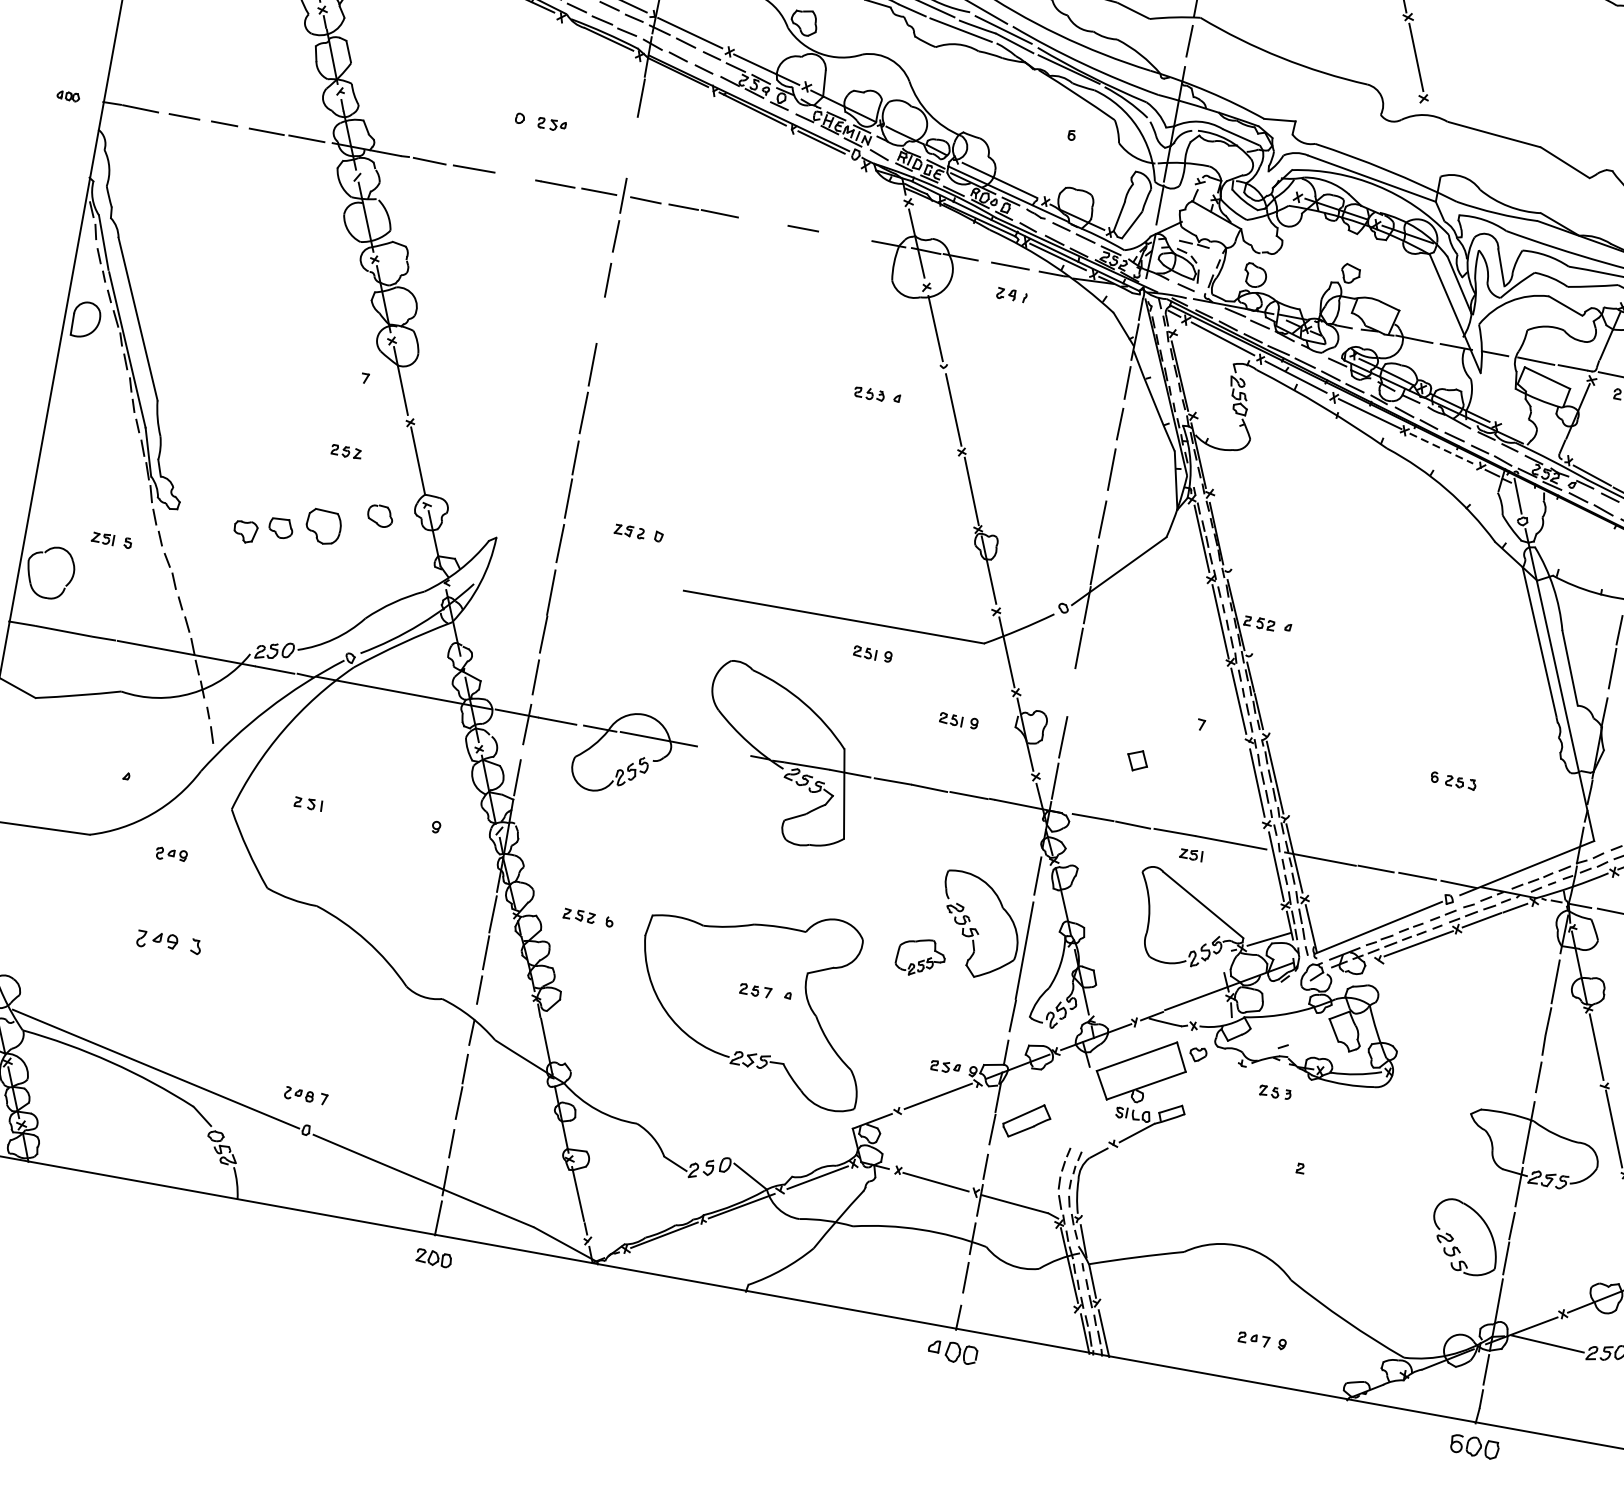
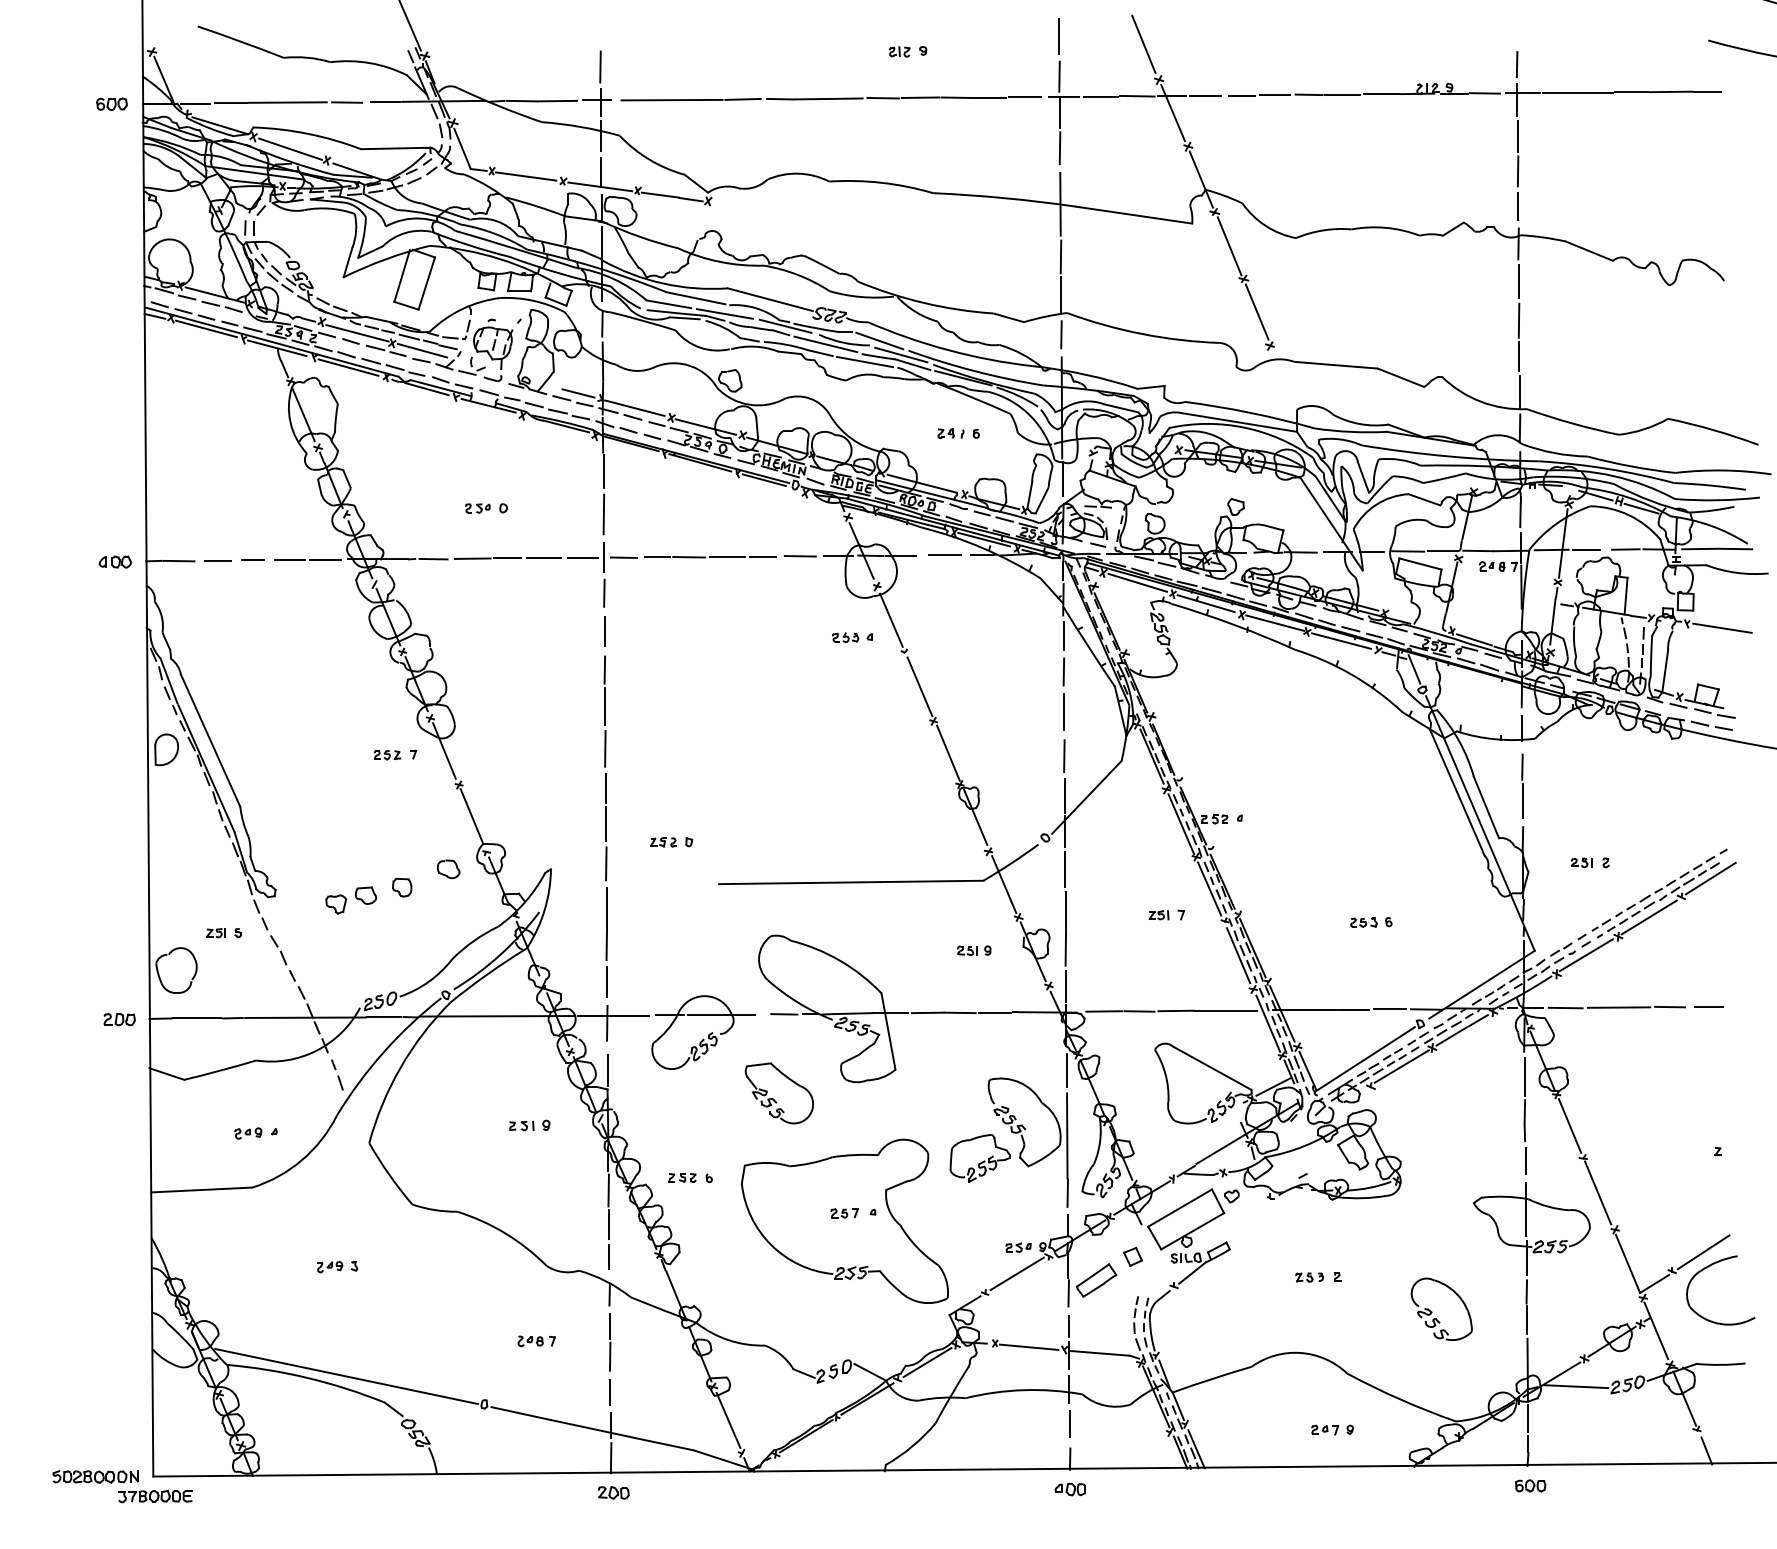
part: (68, 95) -> (115, 561), size x1.67
part: (551, 124) -> (477, 508), moved
line: (631, 146) -> (603, 514), added
line: (513, 176) -> (507, 558), added
line: (762, 222) -> (726, 557), added
line: (845, 236) -> (799, 556), added
part: (1011, 294) -> (950, 433), moved
line: (599, 322) -> (604, 669), added
part: (877, 395) -> (852, 637), moved
line: (1441, 448) -> (1341, 641), dashed -> solid
part: (346, 452) -> (387, 755), moved
part: (324, 526) -> (402, 887), size x0.62
part: (873, 653) -> (890, 907), removed
line: (1071, 693) -> (1065, 909), added
line: (730, 752) -> (784, 1014), added
part: (1137, 760) -> (1132, 1256), moved
part: (1460, 782) -> (1363, 922), moved
part: (308, 803) -> (521, 1125), moved
part: (699, 845) -> (773, 1098), added
part: (171, 854) -> (248, 1133), moved
part: (1190, 854) -> (1158, 915), moved
part: (169, 943) -> (337, 1267), size x0.71
part: (920, 957) -> (979, 1158), size x1.43
part: (1275, 1092) -> (1309, 1277), moved
part: (305, 1096) -> (536, 1341), moved
part: (1454, 1238) -> (1432, 1311), moved
part: (951, 1352) -> (1069, 1489), size x0.71
part: (1474, 1446) -> (1530, 1485), size x0.71

